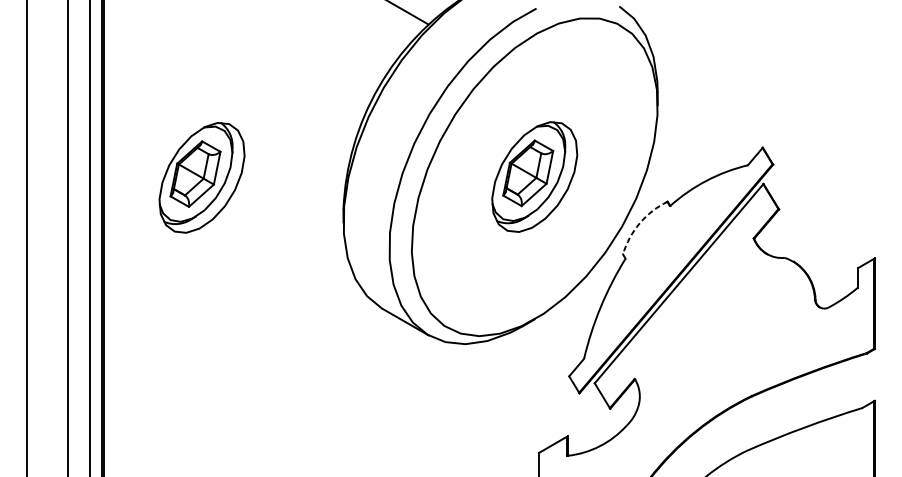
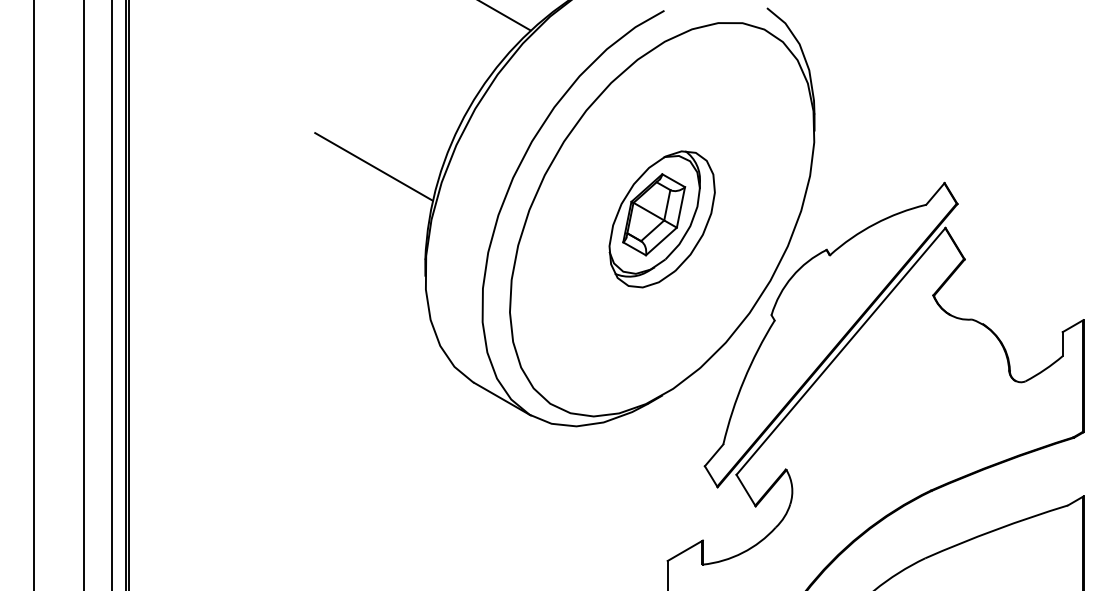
line: (301, 134) -> (373, 166), added
part: (201, 177) -> (249, 220), removed
arc: (639, 223) -> (792, 276), dashed -> solid

